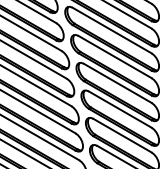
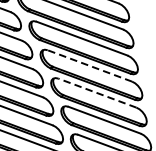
line: (114, 56) -> (89, 65), solid -> dashed
line: (117, 83) -> (97, 93), solid -> dashed

